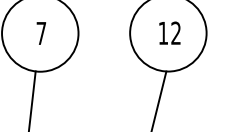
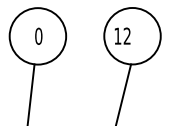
text: (41, 32) -> (38, 35), 7 -> 0
text: (169, 32) -> (122, 35), moved

